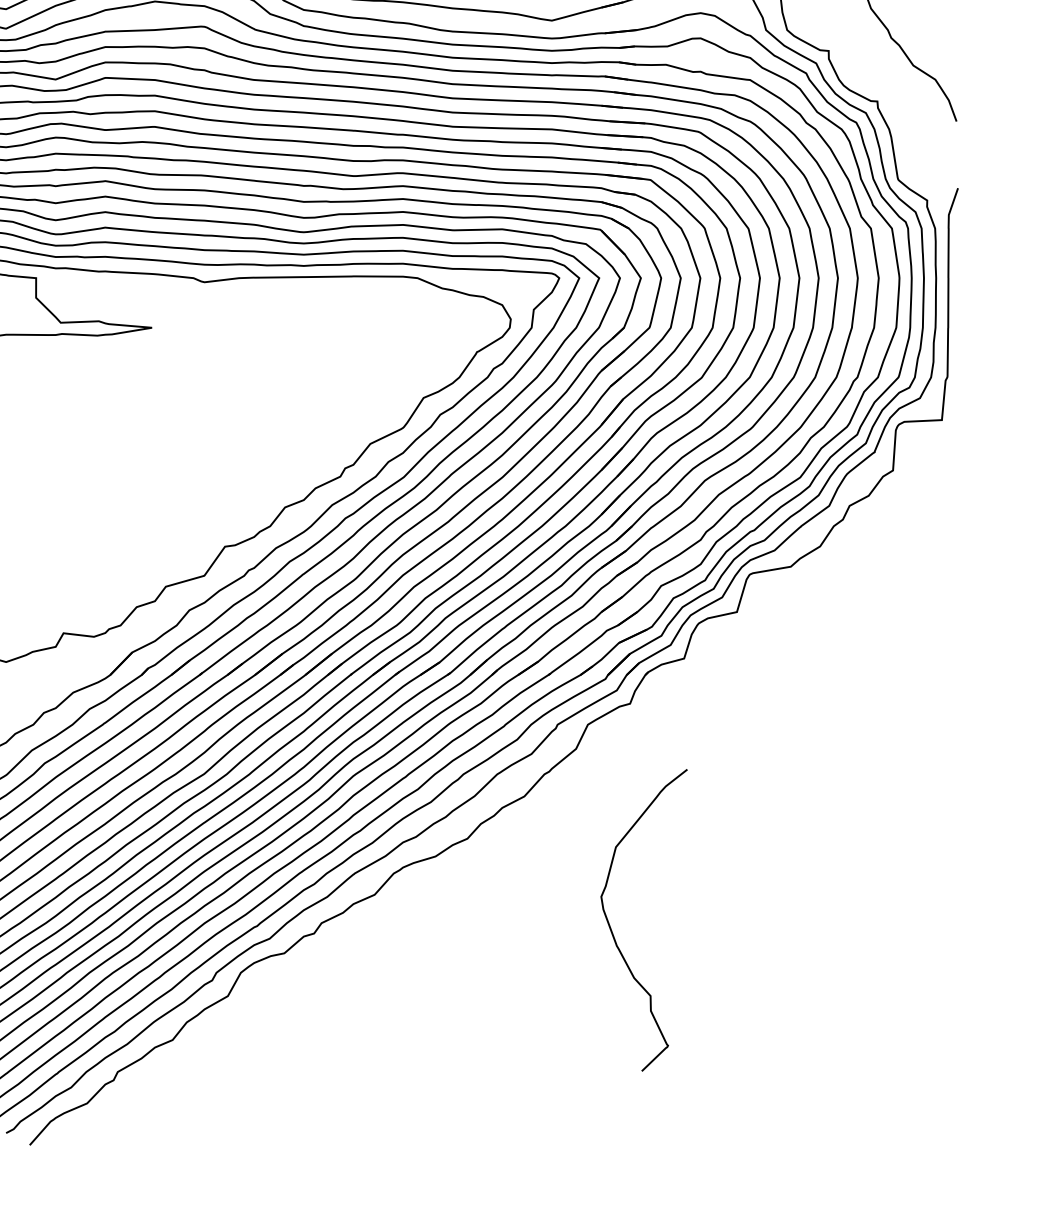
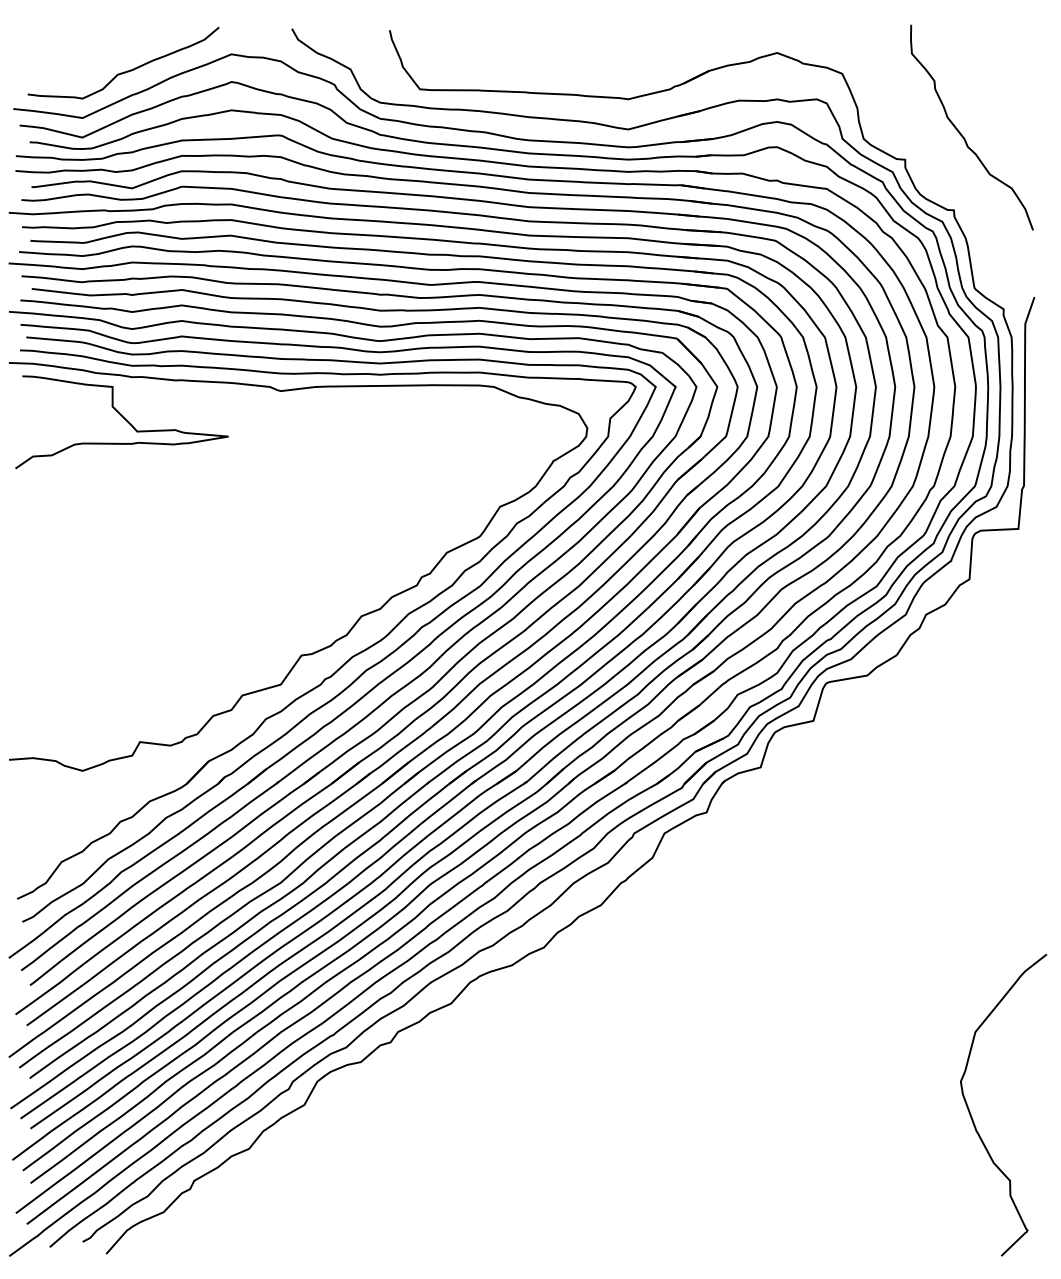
curve: (613, 931) -> (972, 1116), moved

